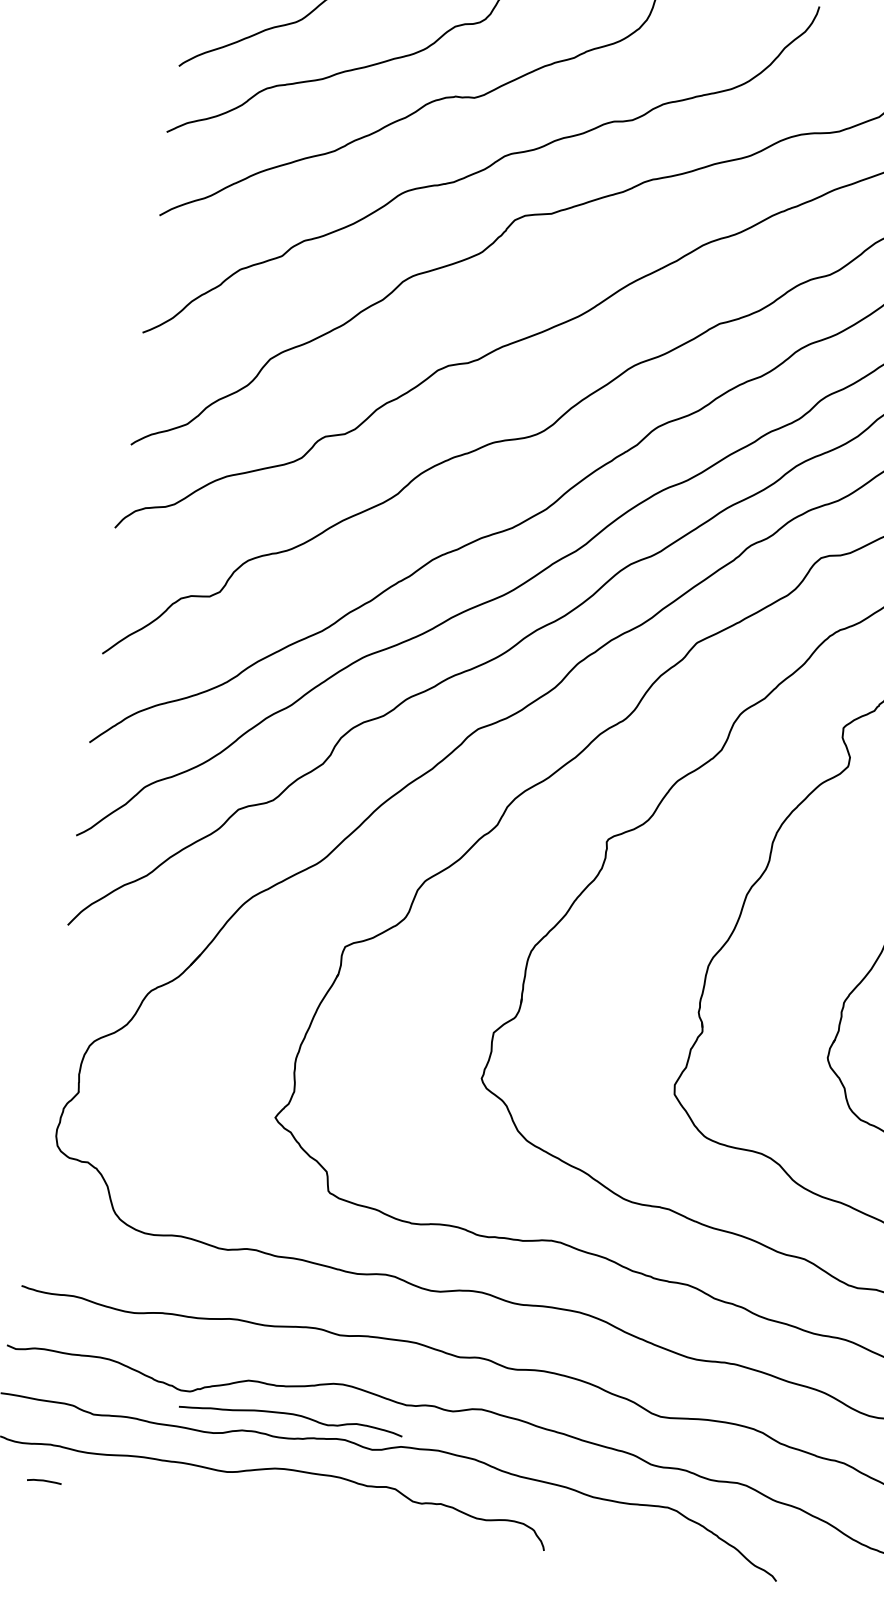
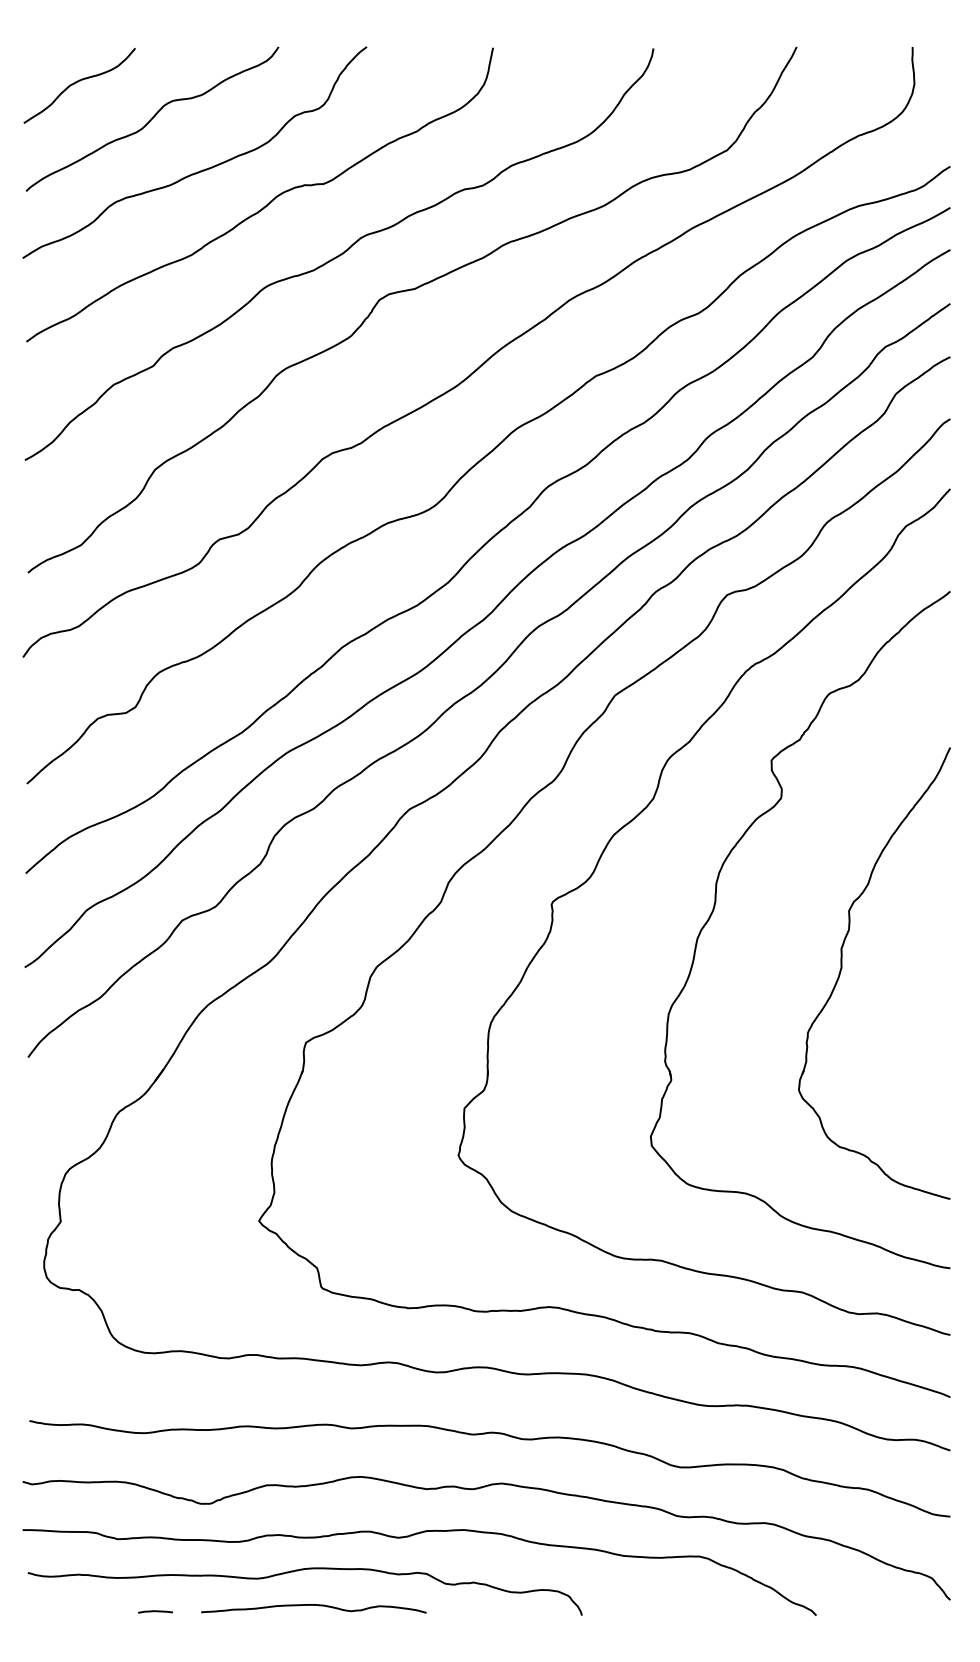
curve: (291, 1414) -> (313, 1605), moved
line: (44, 1481) -> (155, 1611), moved

